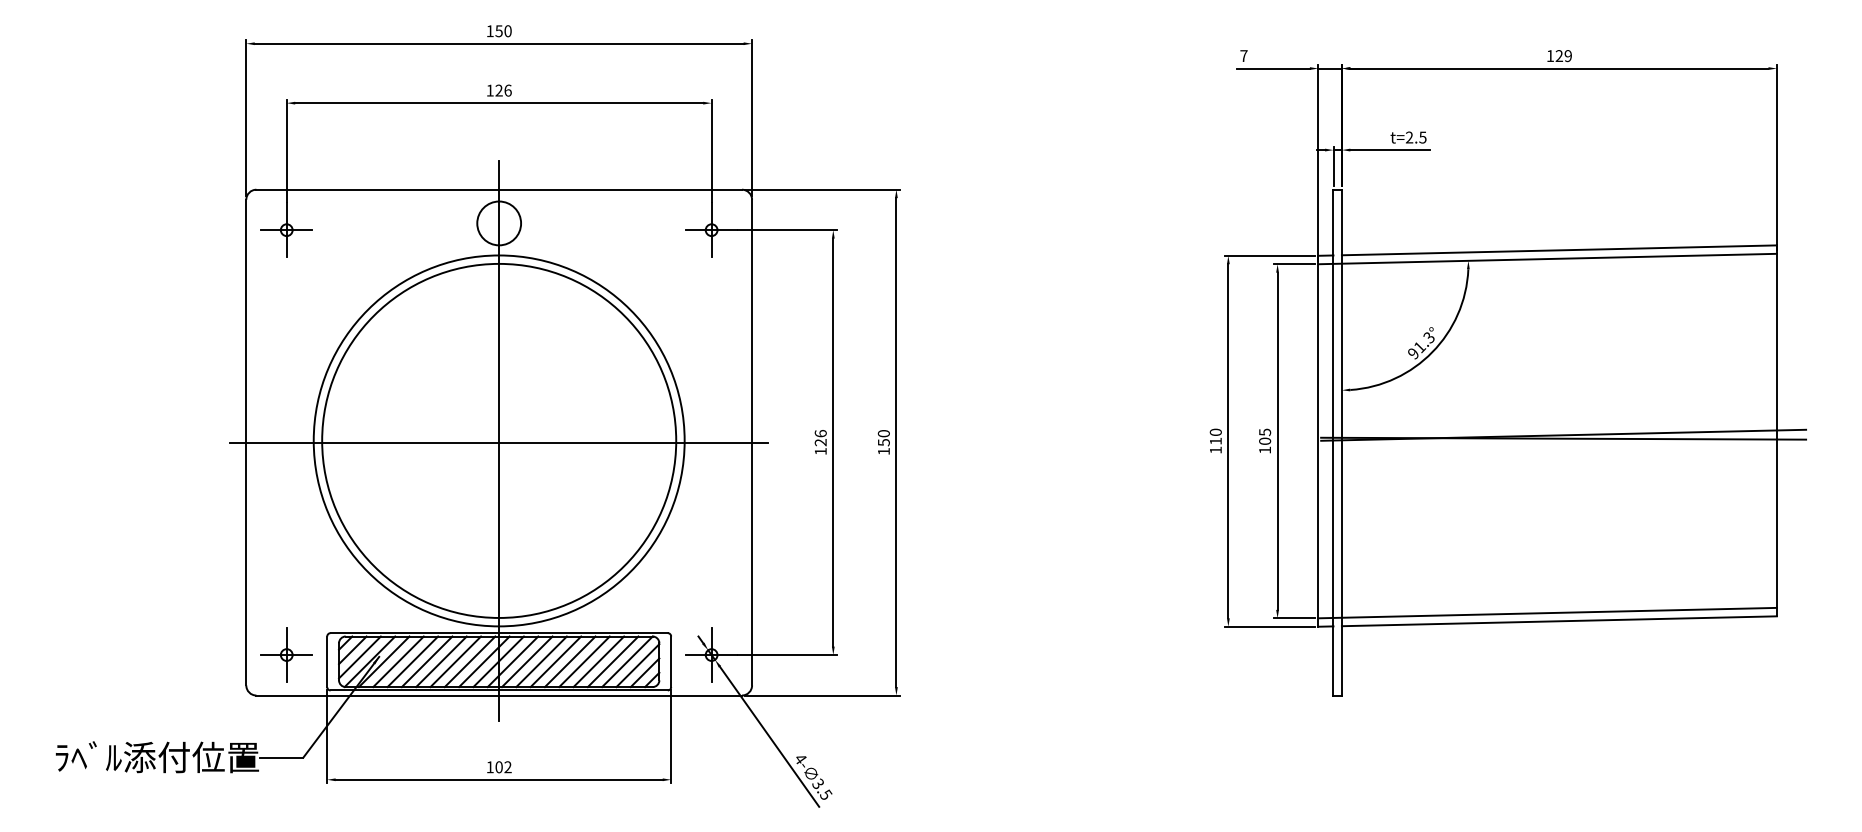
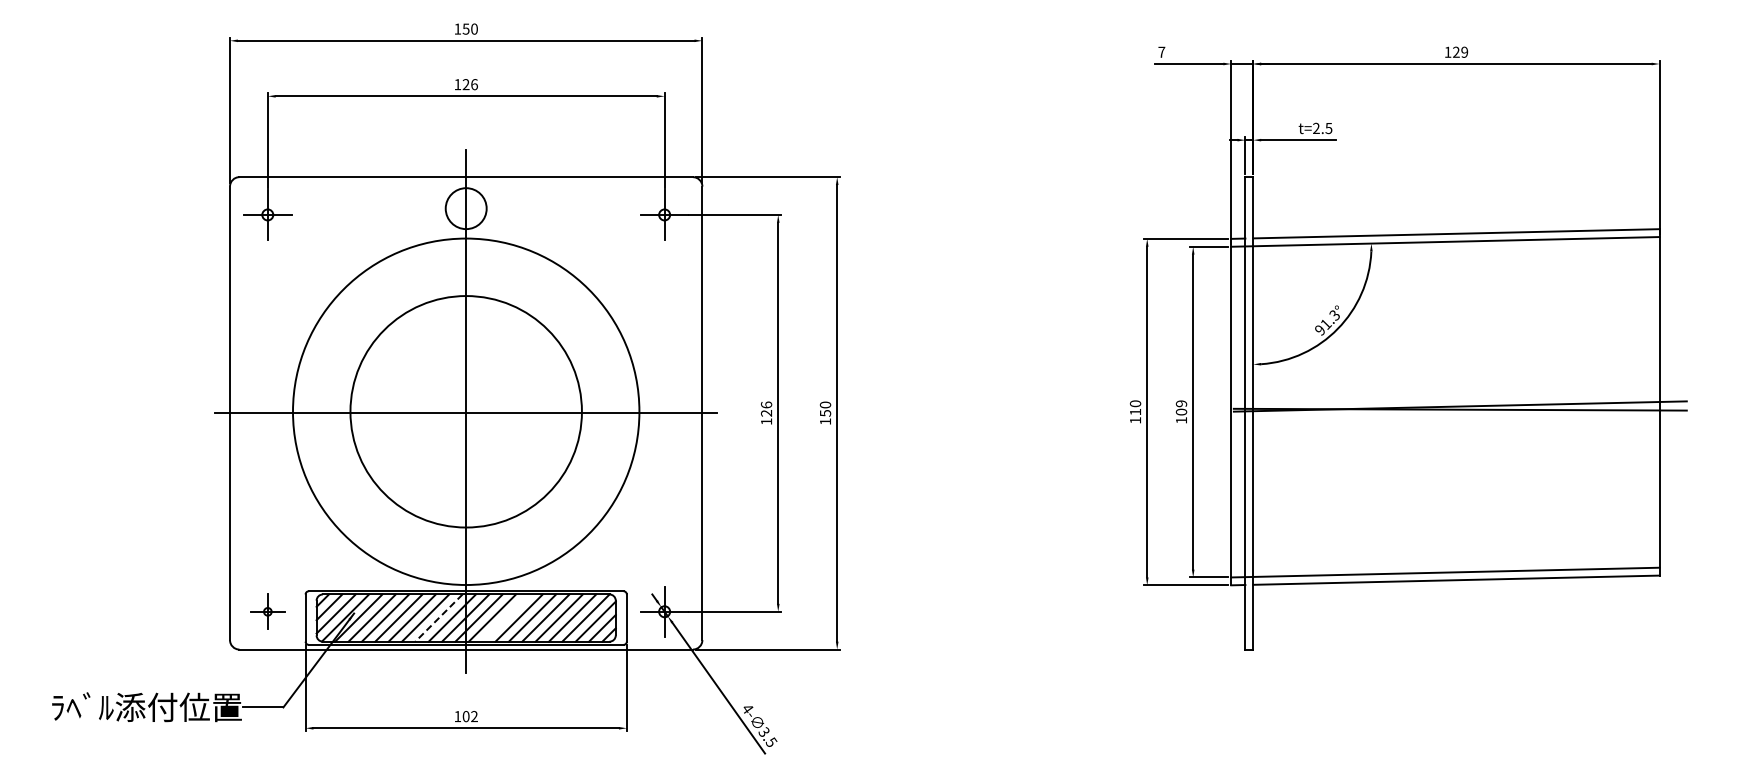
text: (1263, 432) -> (1180, 403), 105 -> 109
circle: (498, 440) -> (465, 411), size x0.7
part: (286, 654) -> (267, 611), size x0.7
line: (541, 661) -> (505, 617), removed
line: (469, 662) -> (438, 618), solid -> dashed

